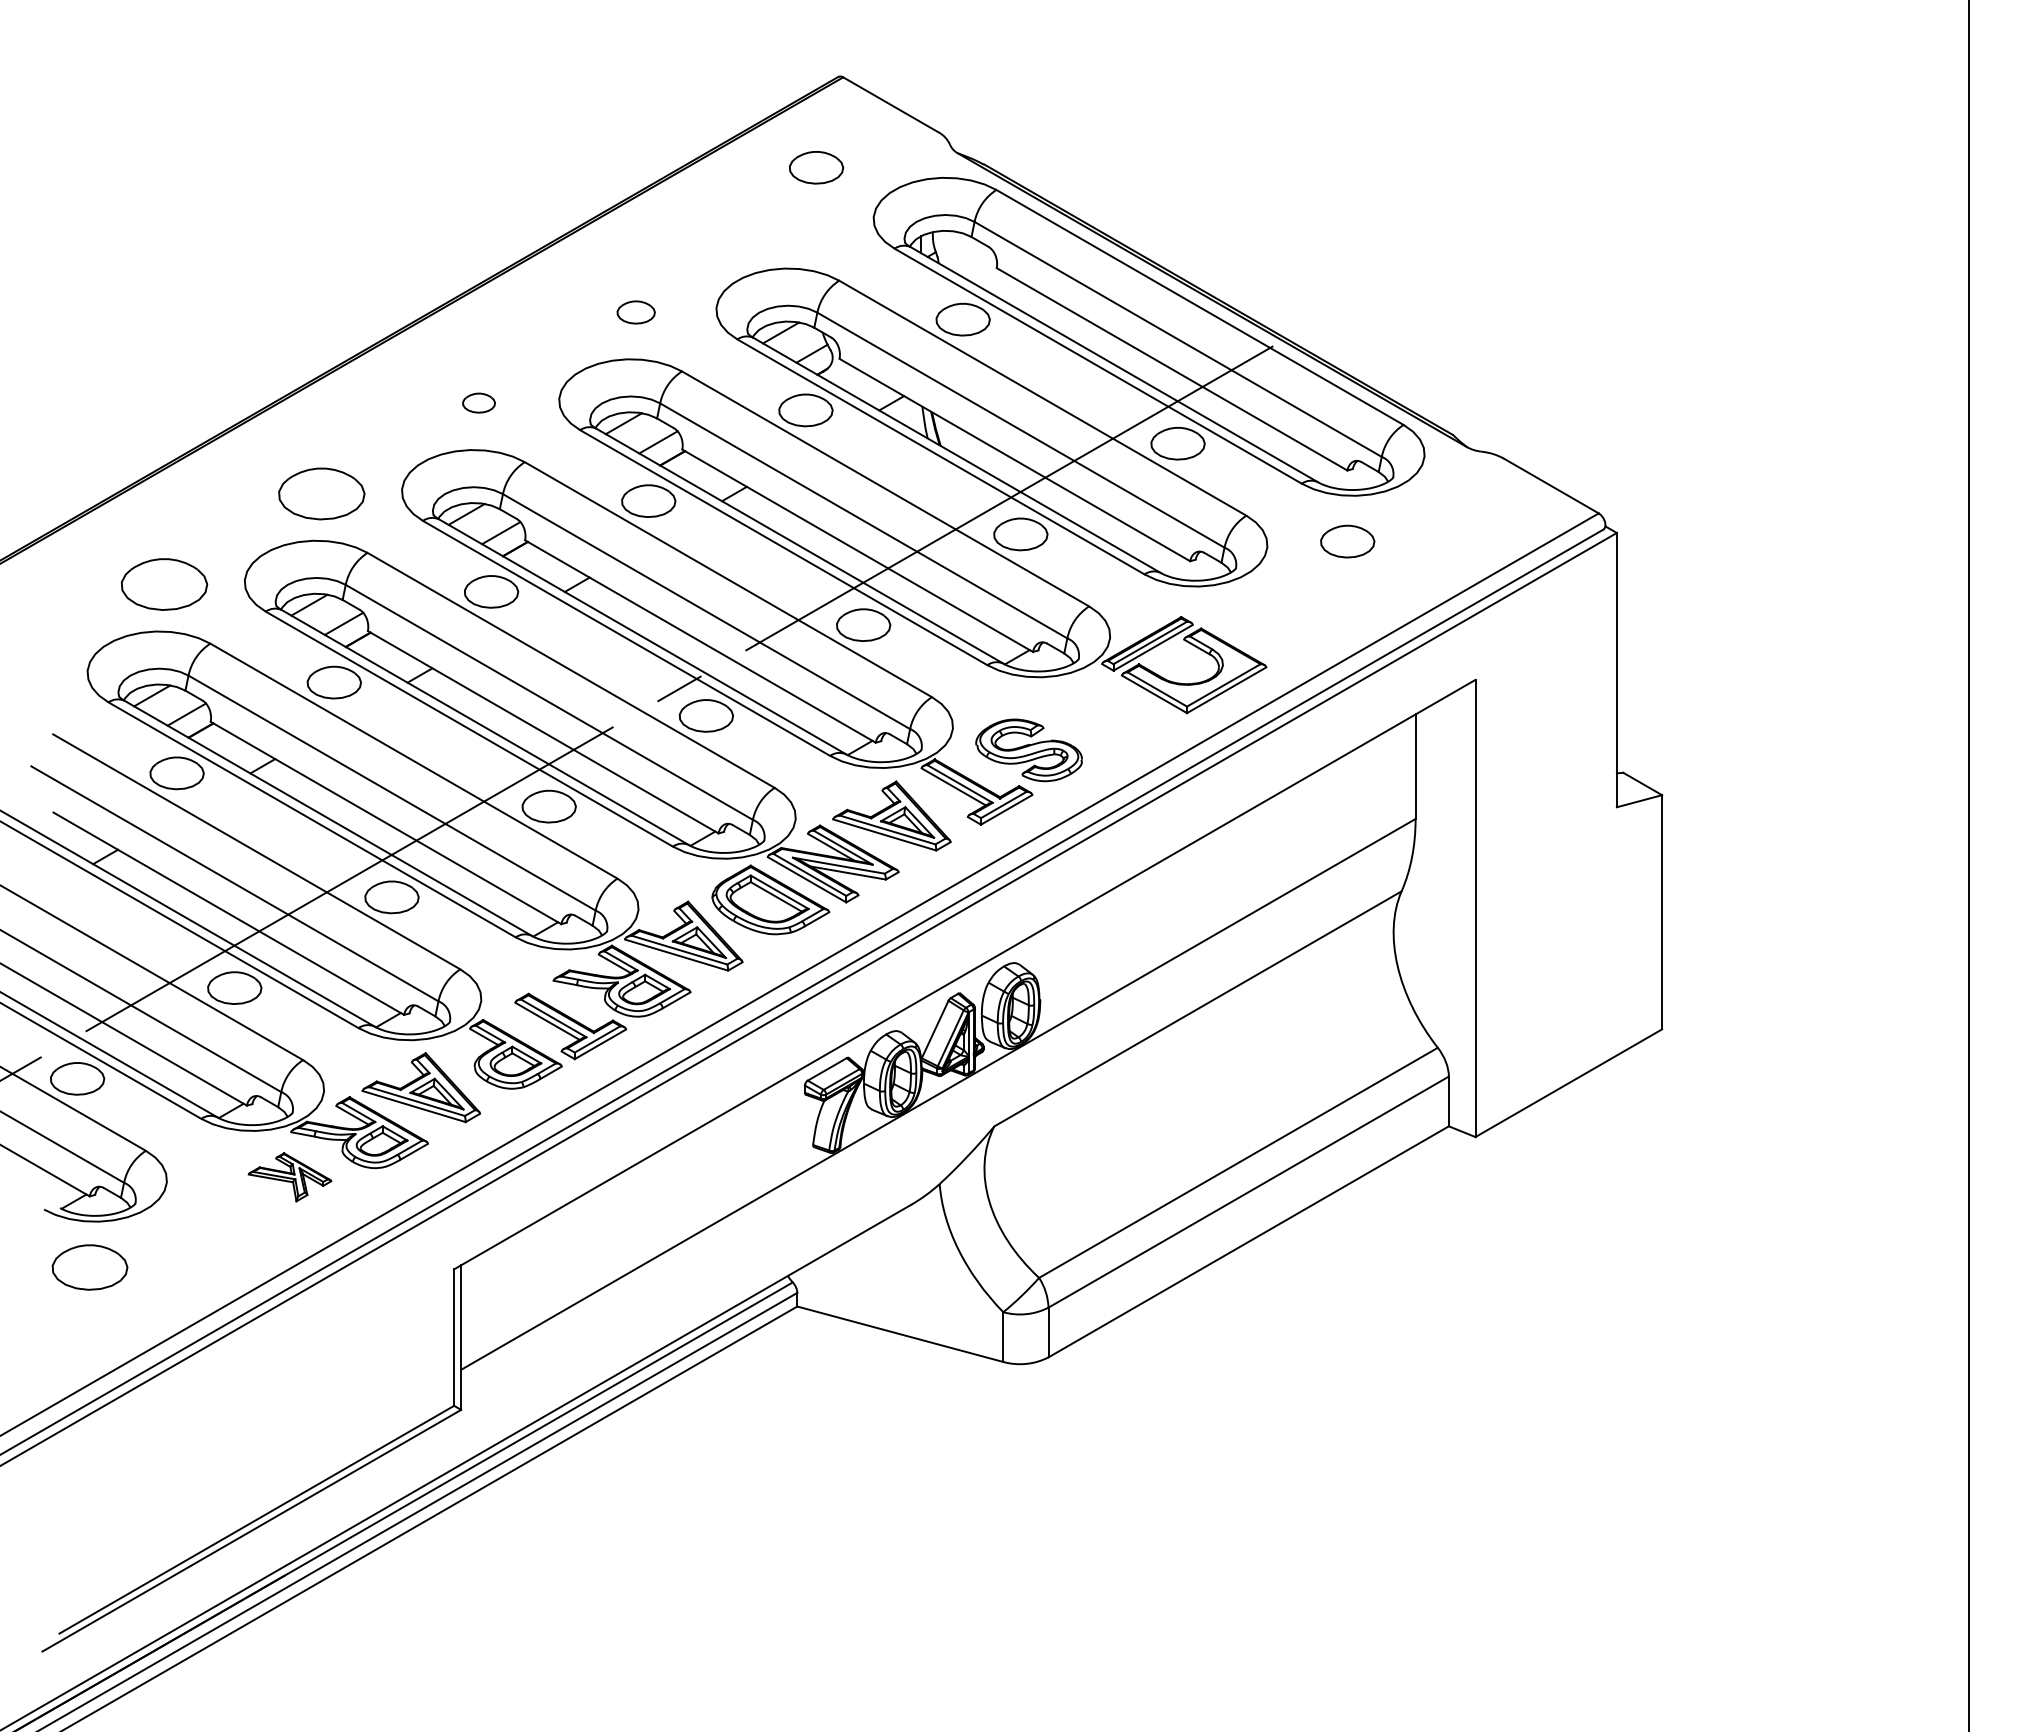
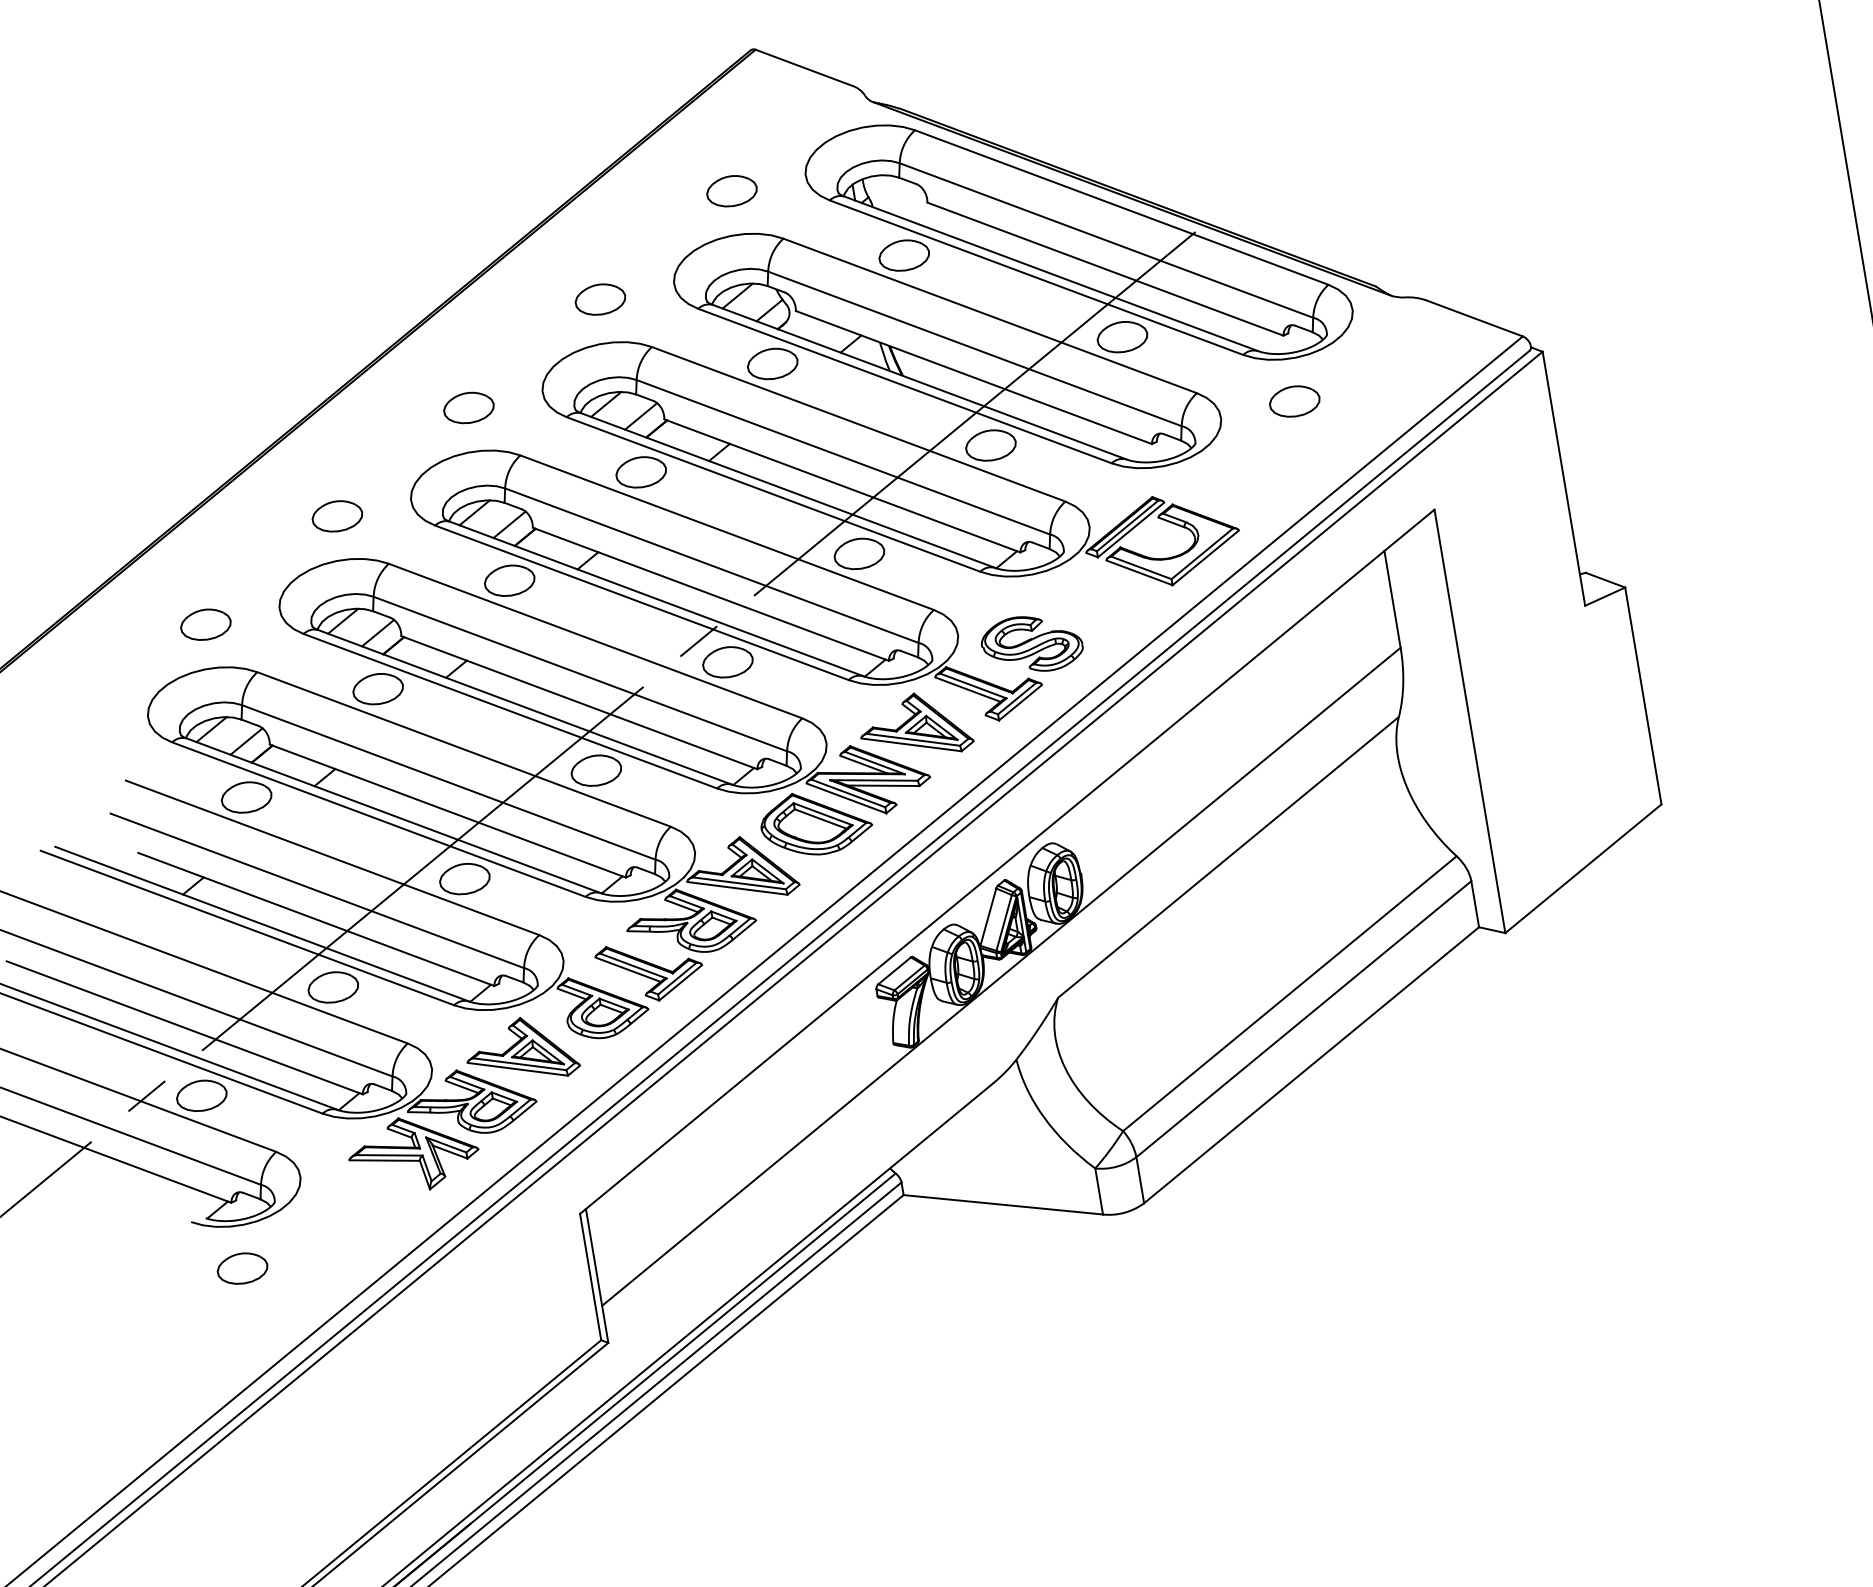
part: (816, 167) -> (731, 190), moved
part: (635, 312) -> (599, 299), size x1.43
part: (478, 402) -> (468, 407), size x1.67
part: (321, 493) -> (337, 515), size x0.62
part: (164, 584) -> (205, 624), size x0.62
part: (289, 1177) -> (413, 1154), size x1.67
part: (89, 1267) -> (242, 1268), size x0.71

